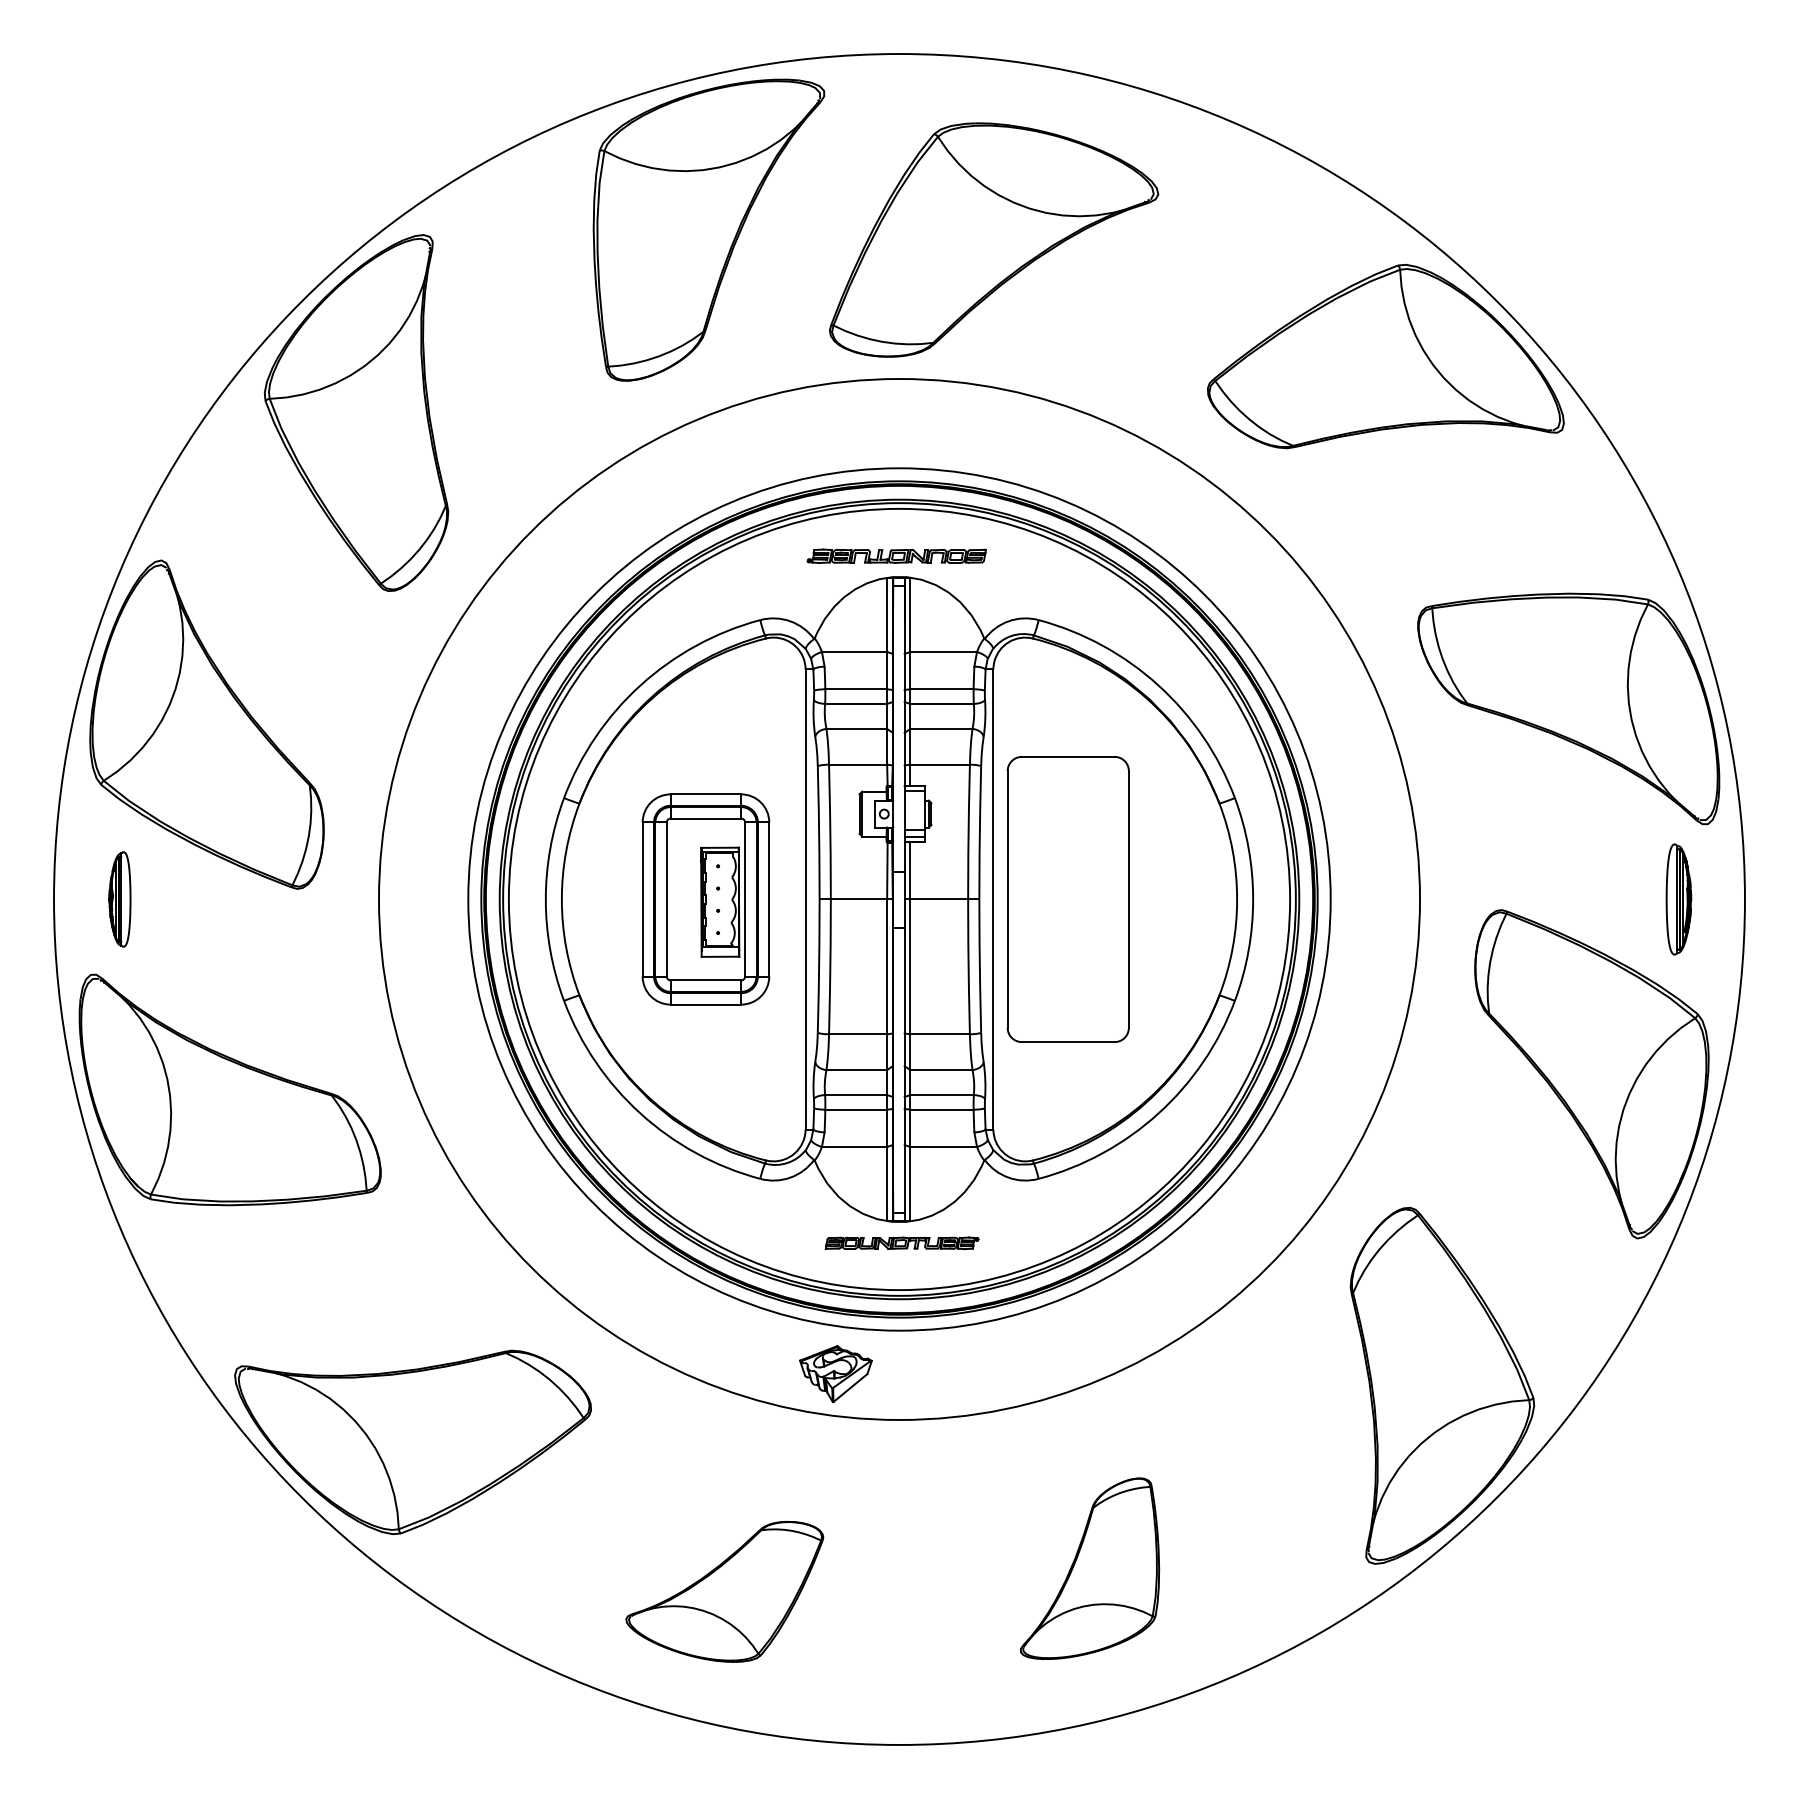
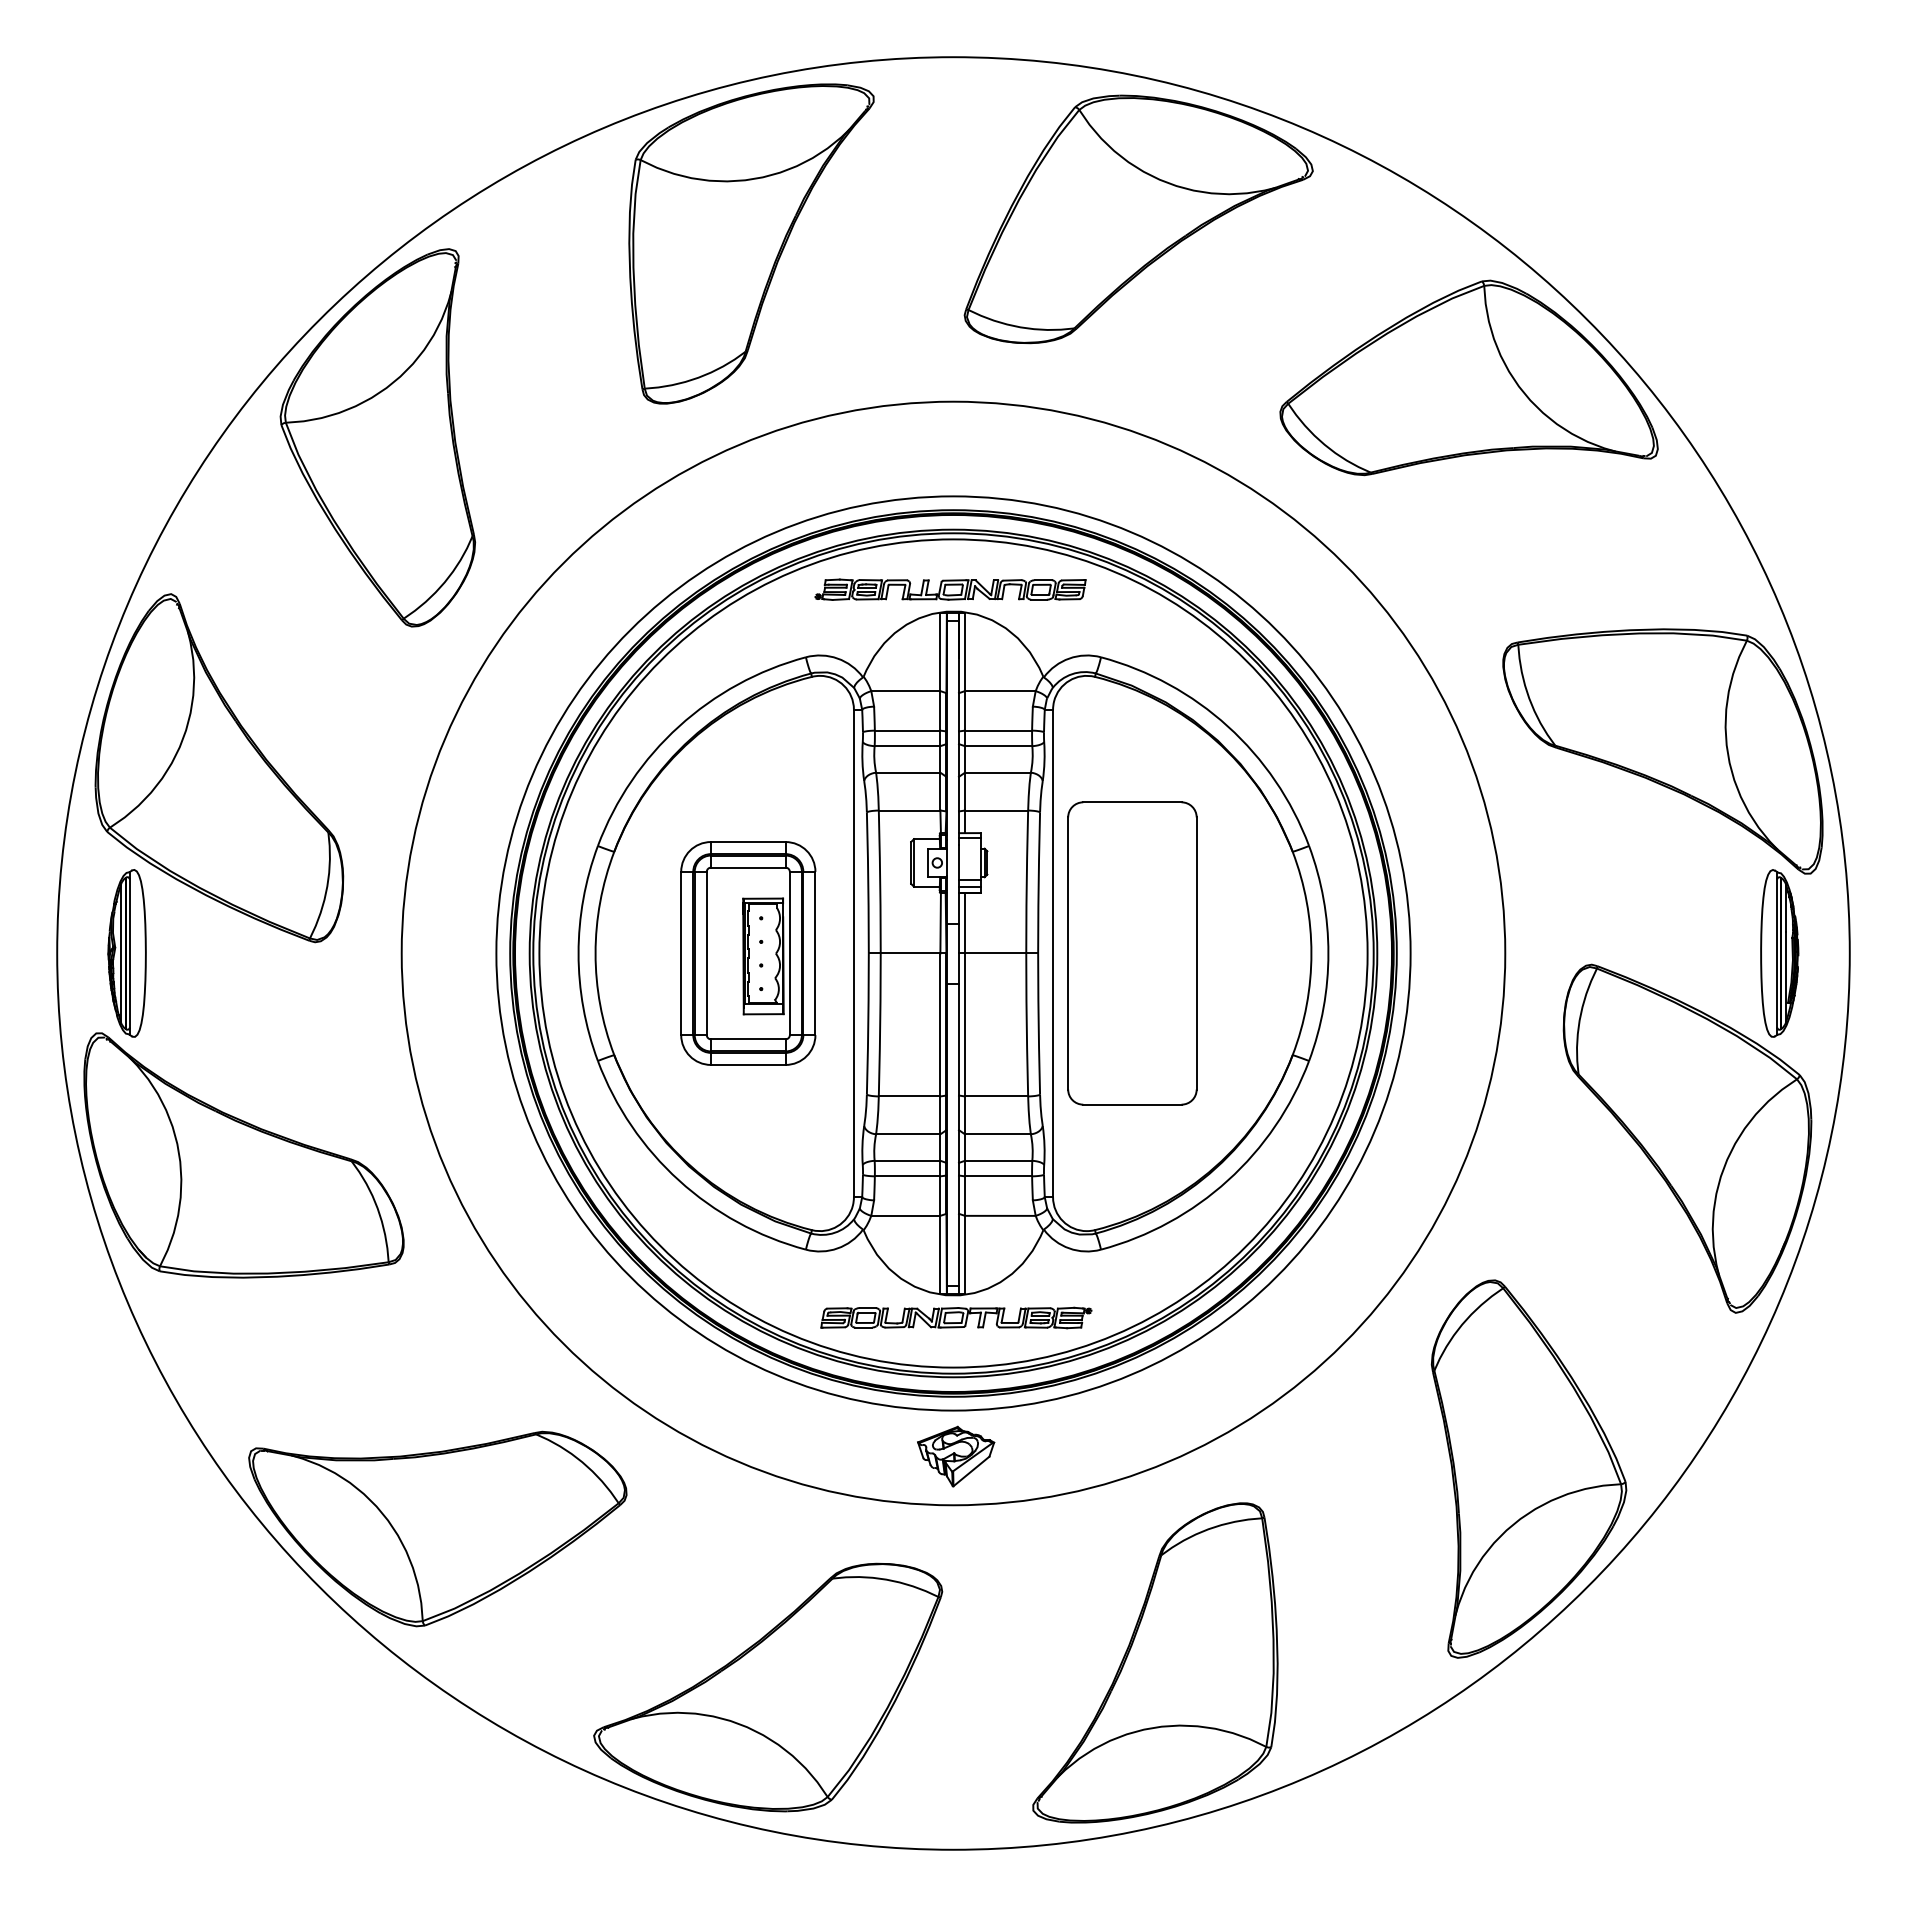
part: (993, 240) -> (1138, 219), moved
part: (896, 556) -> (950, 589), size x1.43
part: (119, 899) -> (126, 953), size x1.67
part: (1678, 899) -> (1779, 953), size x1.43
part: (902, 1242) -> (956, 1317), size x1.67
part: (836, 1373) -> (956, 1456), moved
part: (1090, 1568) -> (1155, 1662), size x1.67
part: (724, 1591) -> (768, 1687), size x1.67

